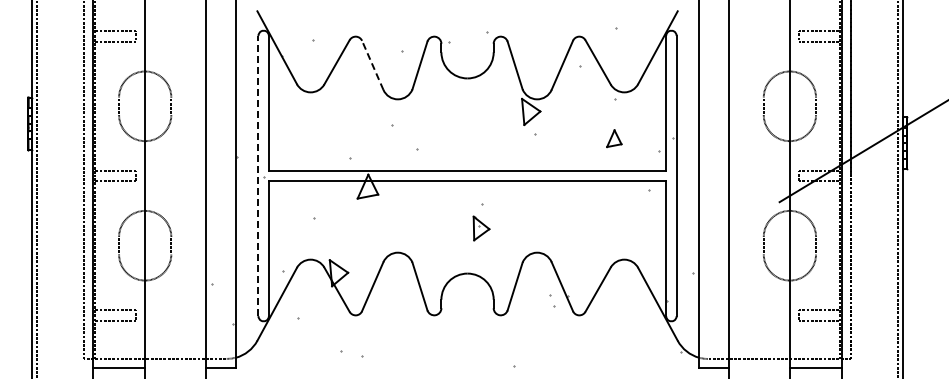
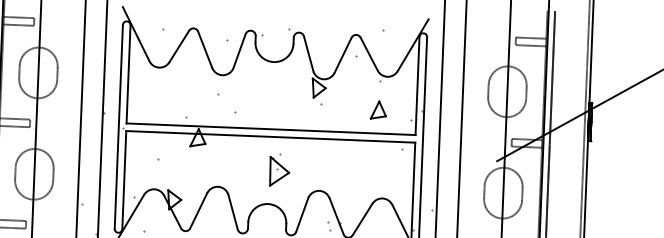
line: (372, 65) -> (205, 49), dashed -> solid
part: (614, 138) -> (378, 110), size x1.43
line: (258, 175) -> (118, 126), dashed -> solid
part: (481, 228) -> (279, 171), size x1.67

